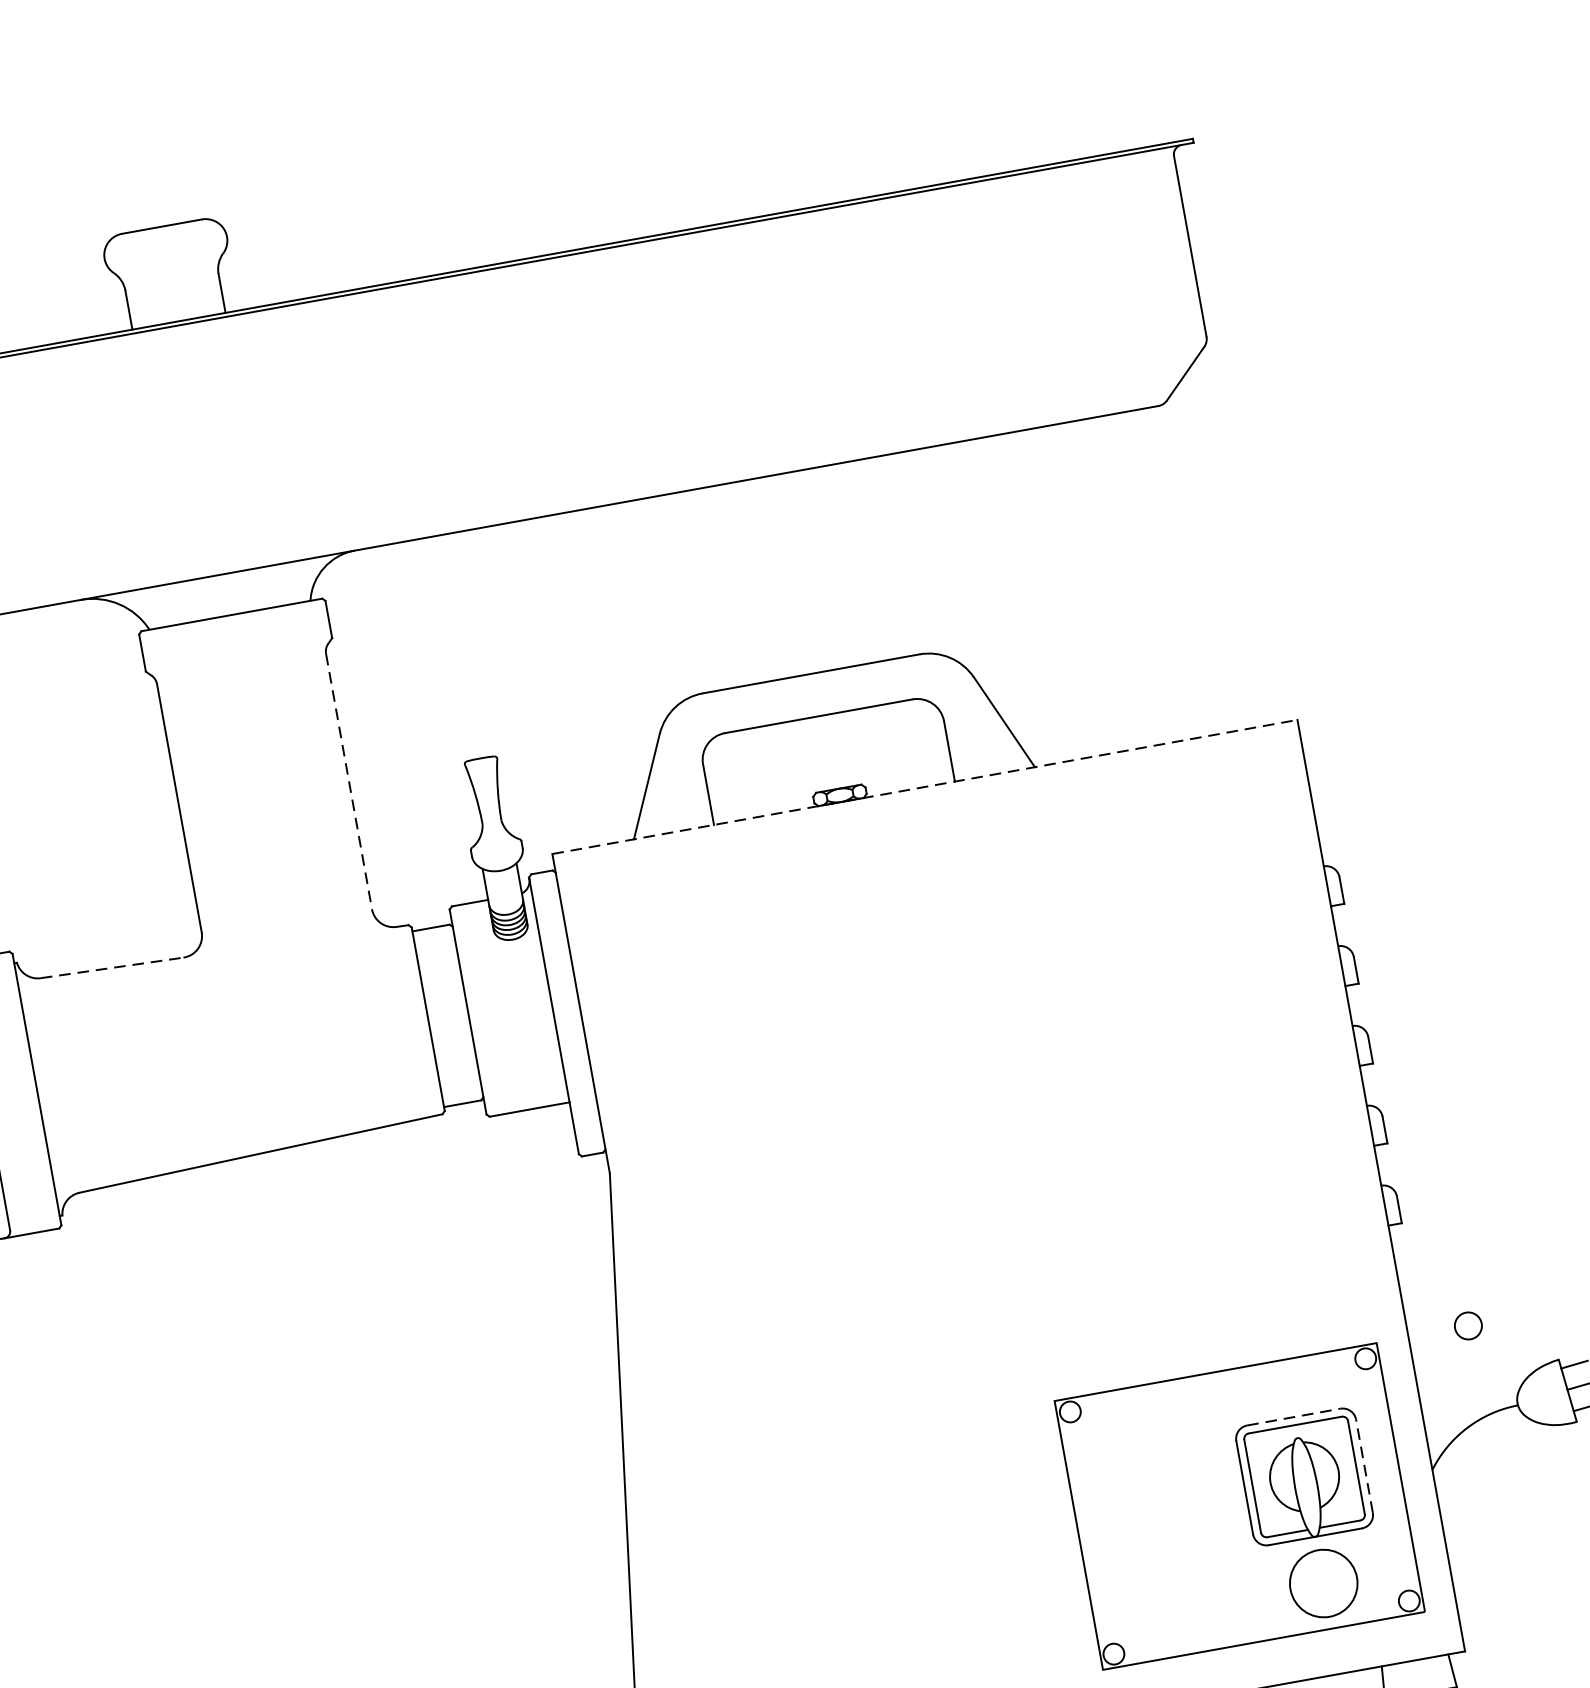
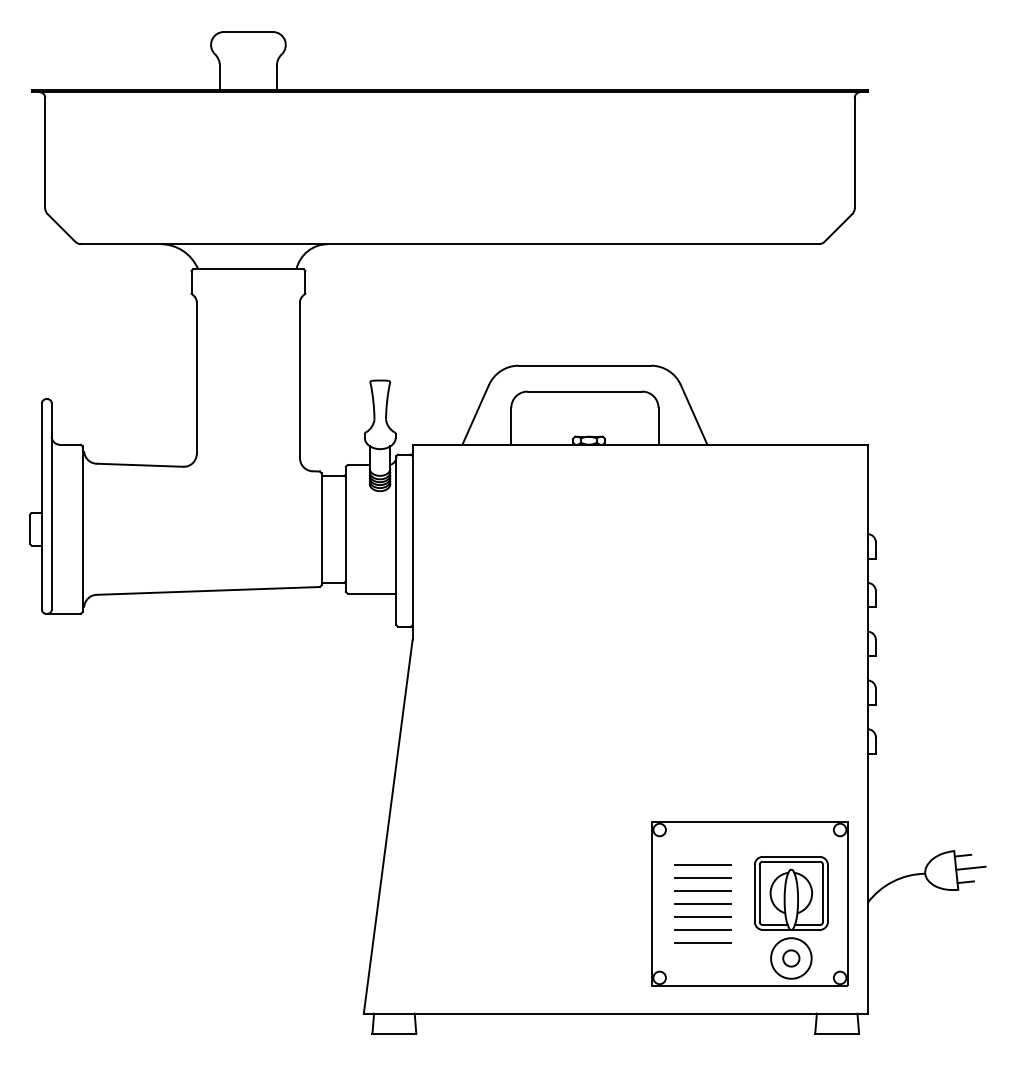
line: (349, 781) -> (300, 380), dashed -> solid
line: (925, 786) -> (640, 444), dashed -> solid
line: (113, 968) -> (140, 465), dashed -> solid
circle: (1468, 1325) -> (791, 958), moved
line: (1293, 1416) -> (791, 856), dashed -> solid
line: (1150, 1457) -> (702, 865), added
line: (1363, 1464) -> (827, 892), dashed -> solid
line: (1154, 1478) -> (702, 878), added
line: (1158, 1500) -> (702, 891), added
line: (1162, 1521) -> (702, 904), added
line: (1166, 1542) -> (702, 917), added
line: (1170, 1563) -> (702, 930), added
line: (1173, 1585) -> (702, 943), added

